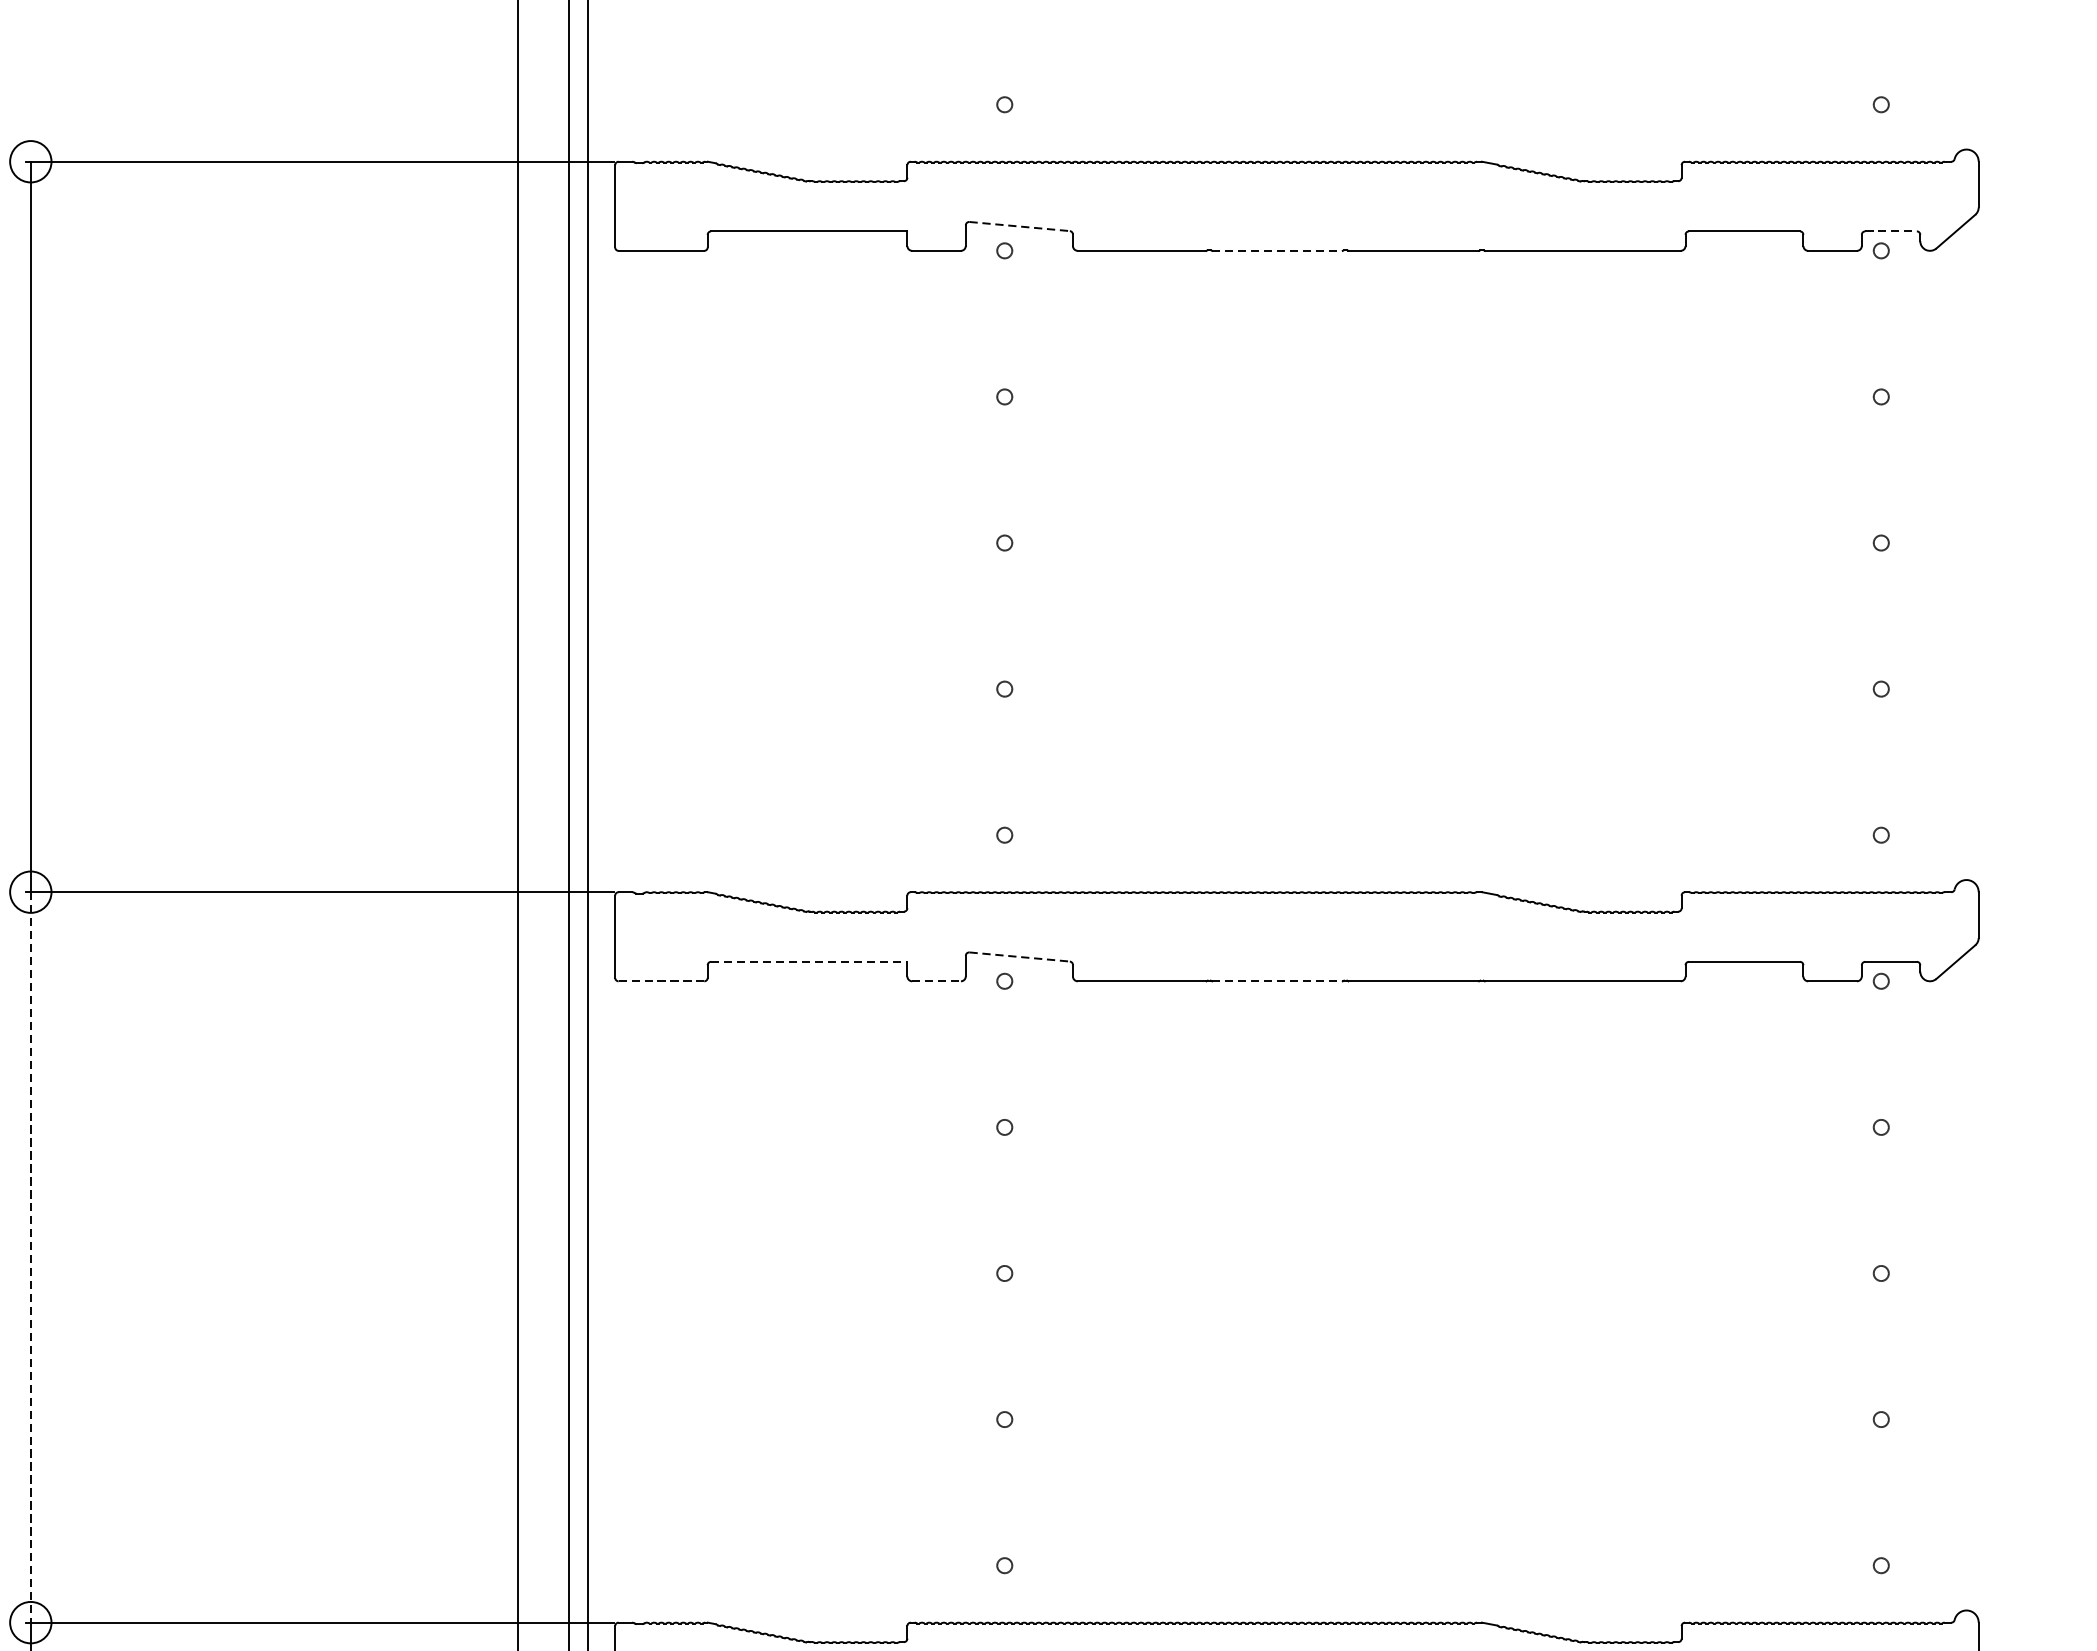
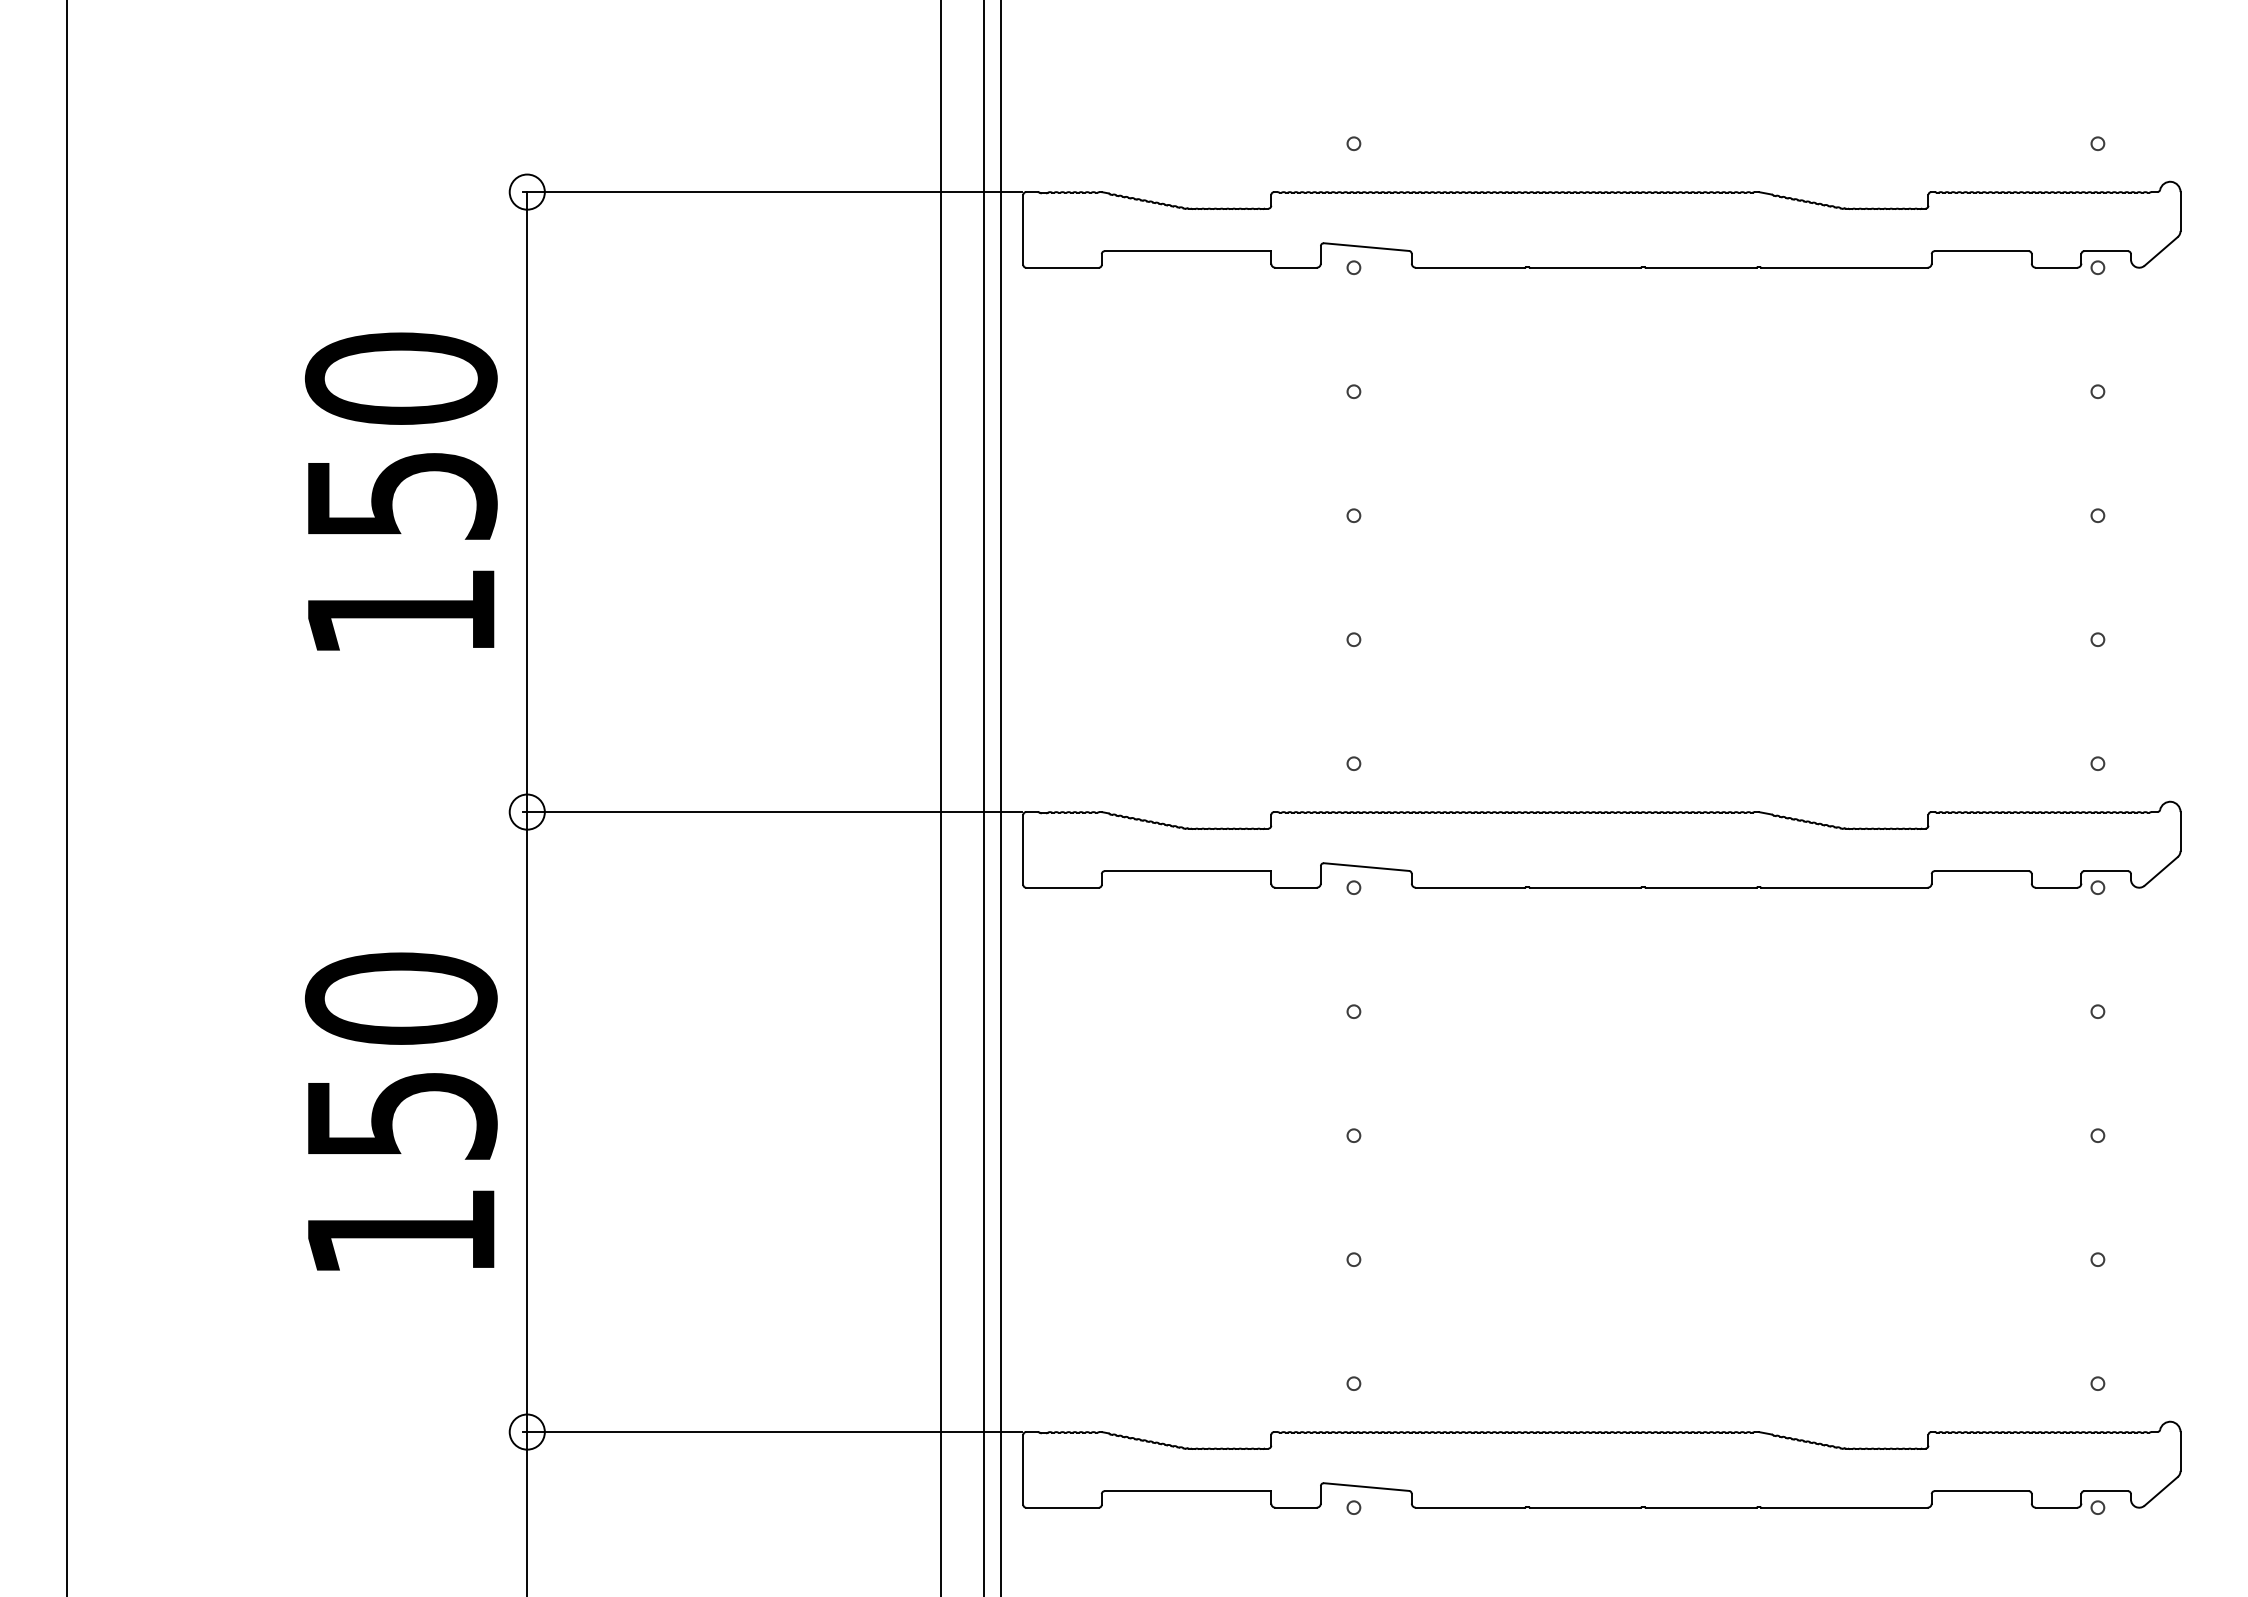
line: (1019, 226) -> (1366, 247), dashed -> solid
line: (1891, 231) -> (2106, 251), dashed -> solid
line: (1277, 250) -> (1585, 267), dashed -> solid
line: (1019, 957) -> (1366, 867), dashed -> solid
line: (809, 962) -> (1188, 871), dashed -> solid
line: (662, 981) -> (1063, 887), dashed -> solid
line: (937, 981) -> (1296, 887), dashed -> solid
line: (1277, 981) -> (1585, 887), dashed -> solid
line: (31, 1257) -> (527, 1122), dashed -> solid

